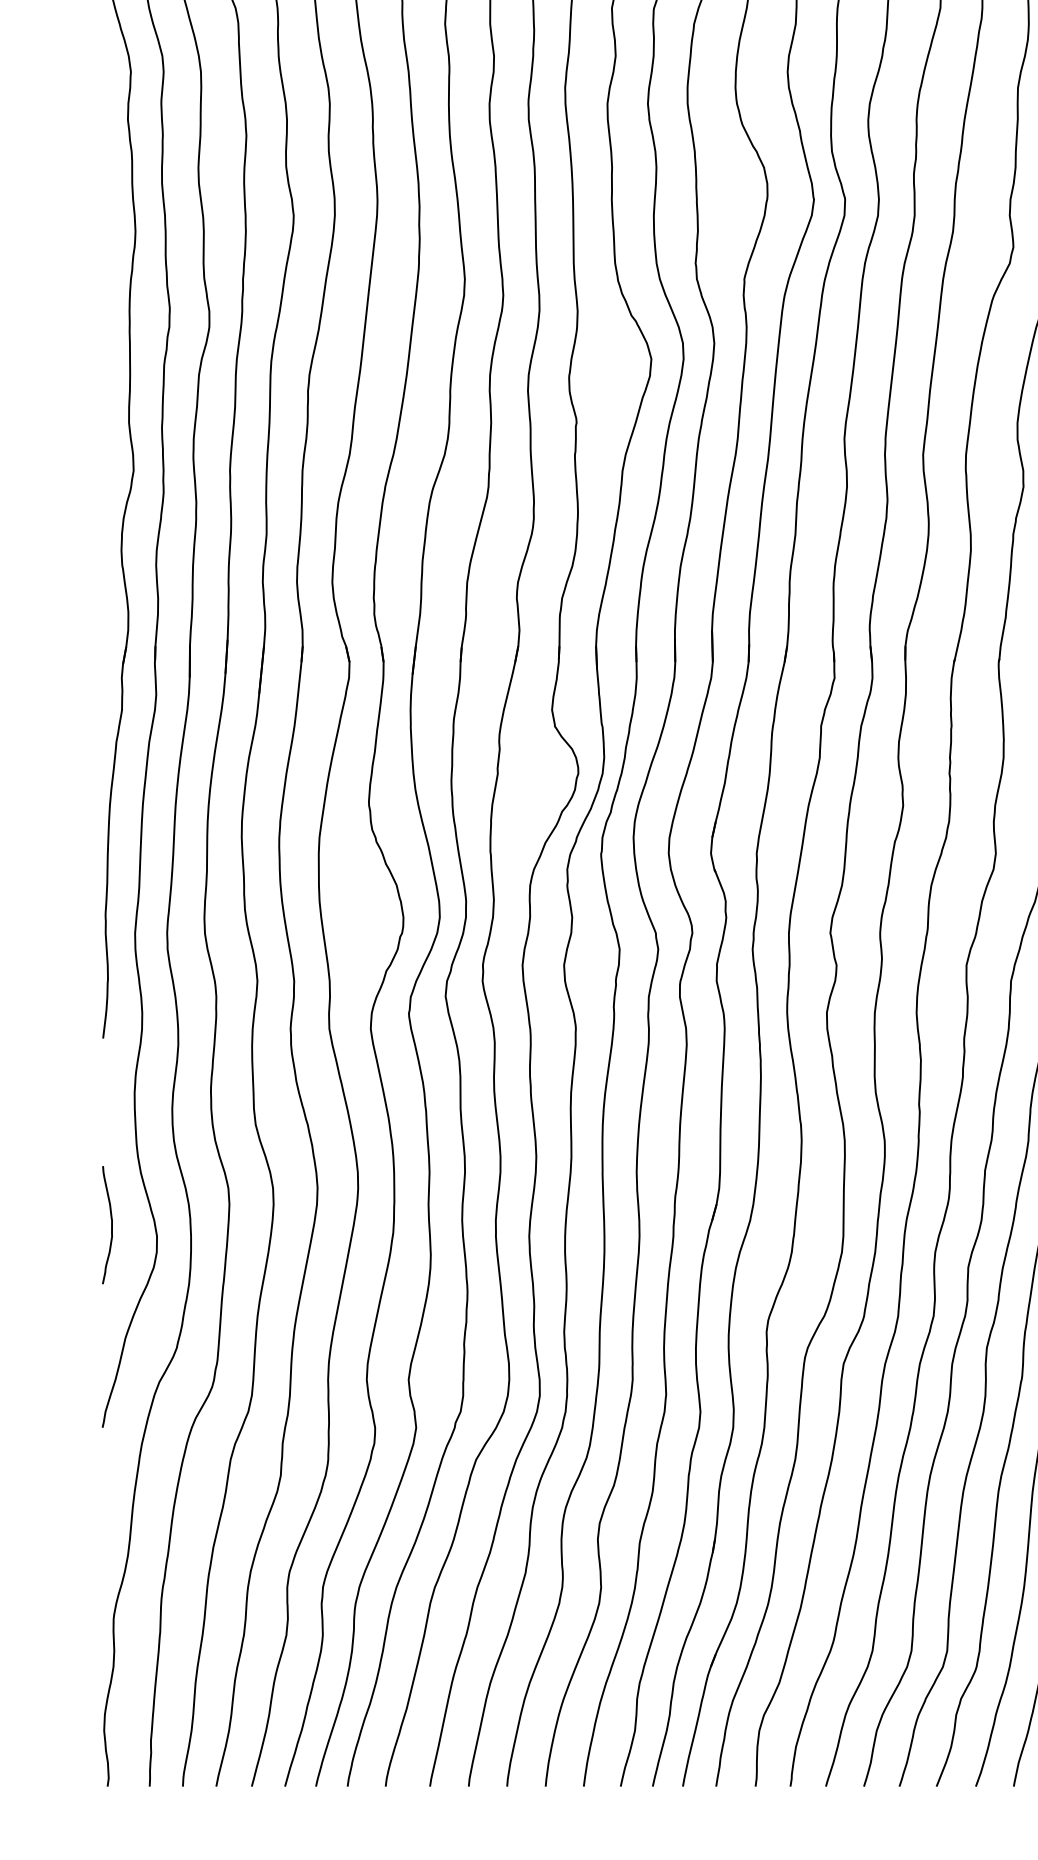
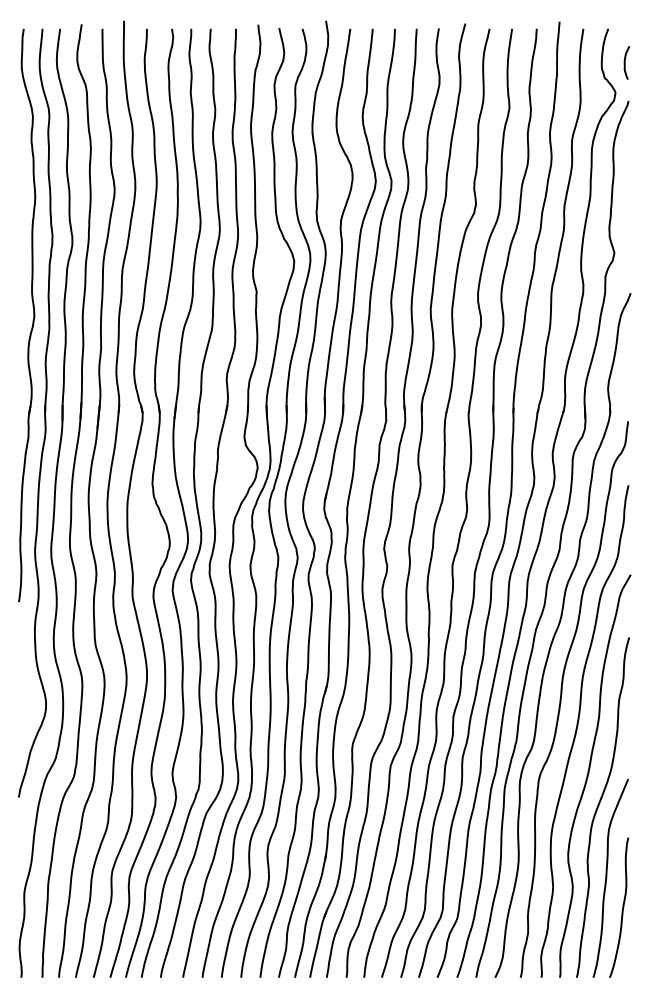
curve: (110, 1224) -> (22, 695), removed

